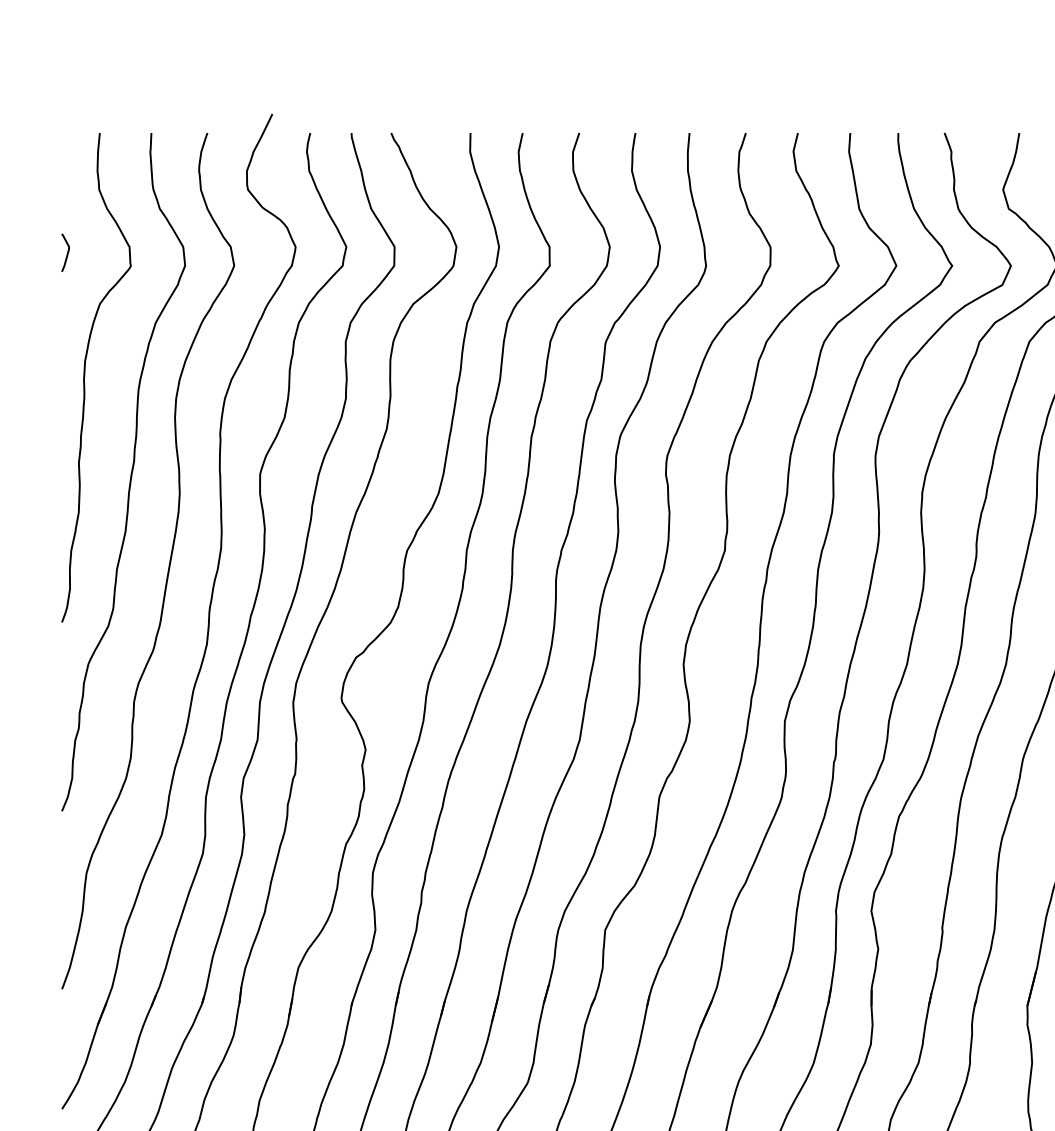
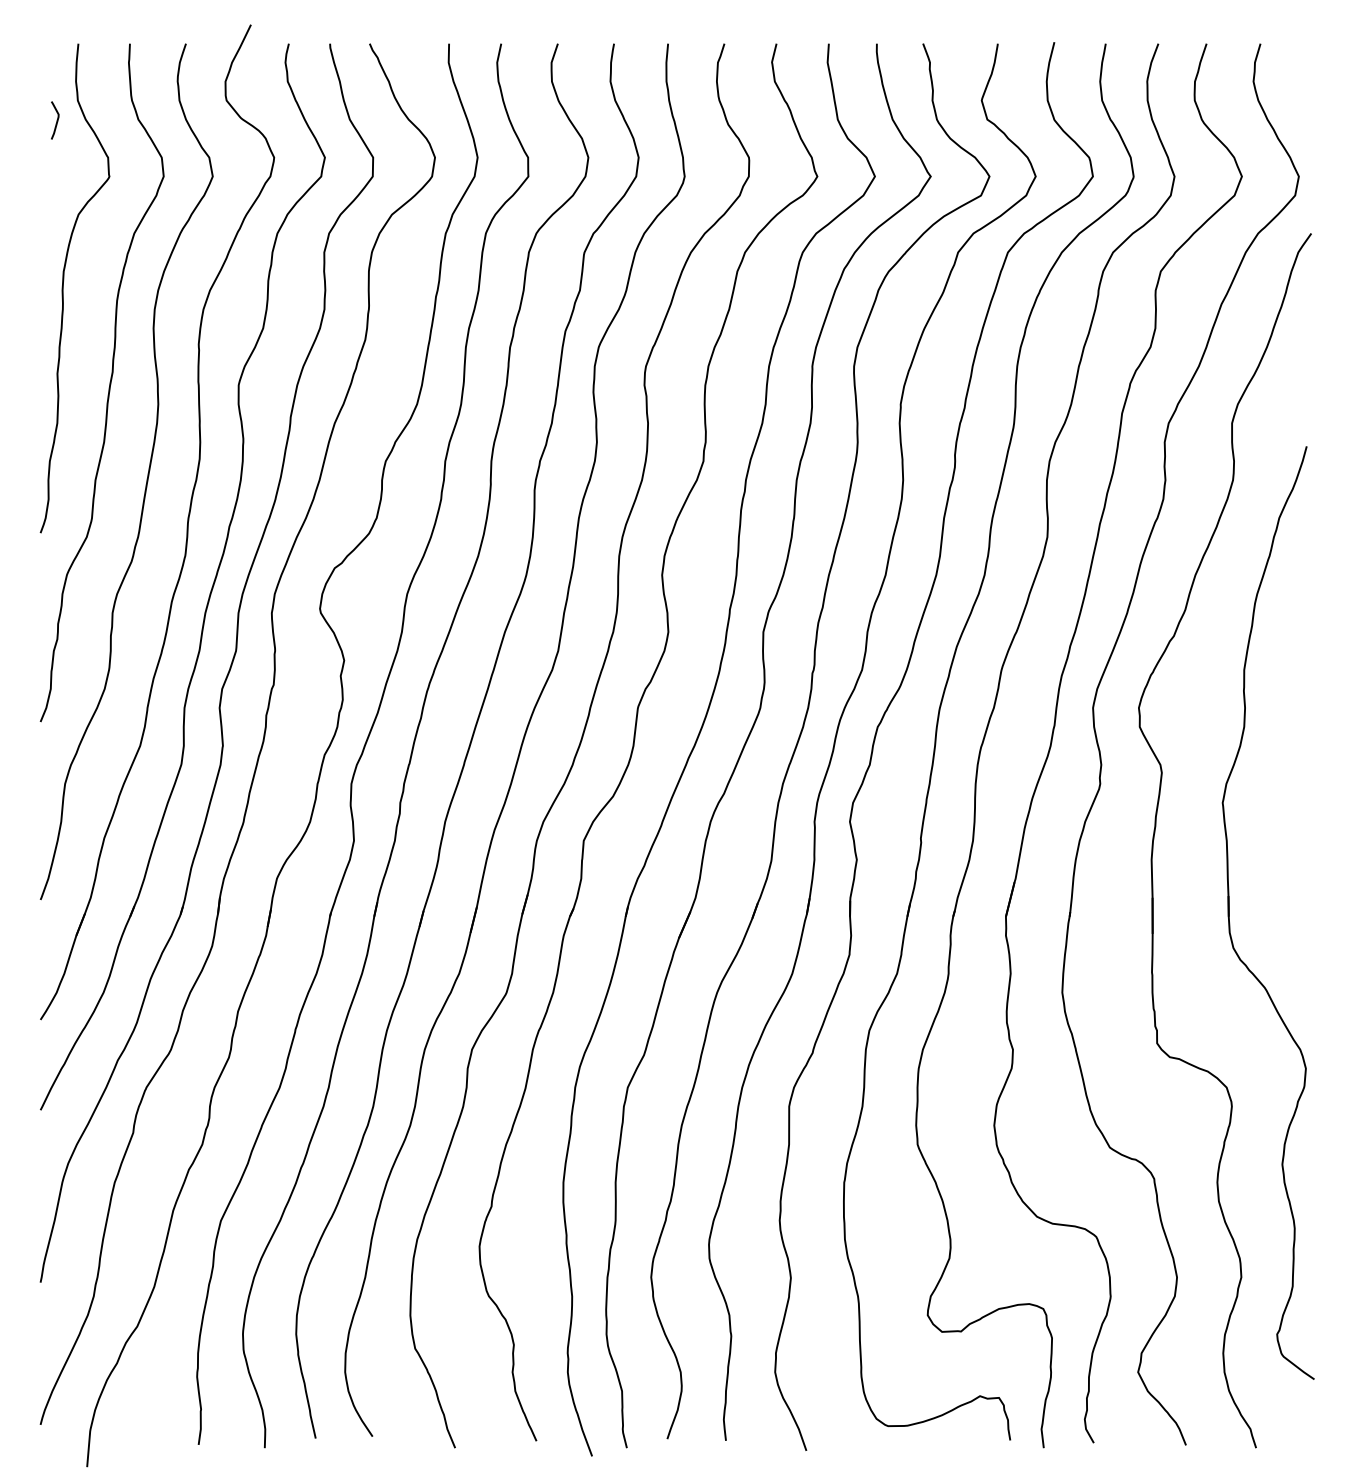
curve: (66, 252) -> (56, 120), moved

